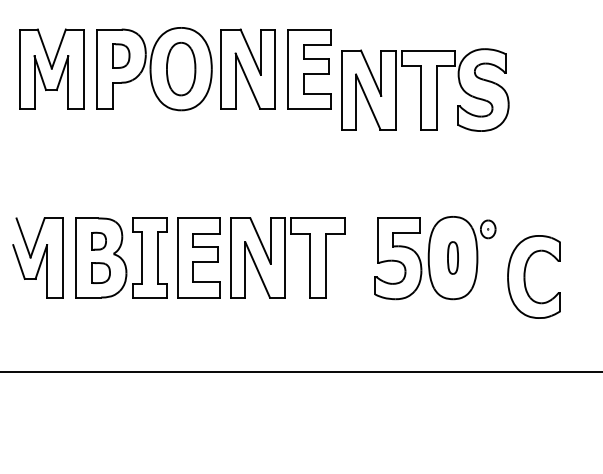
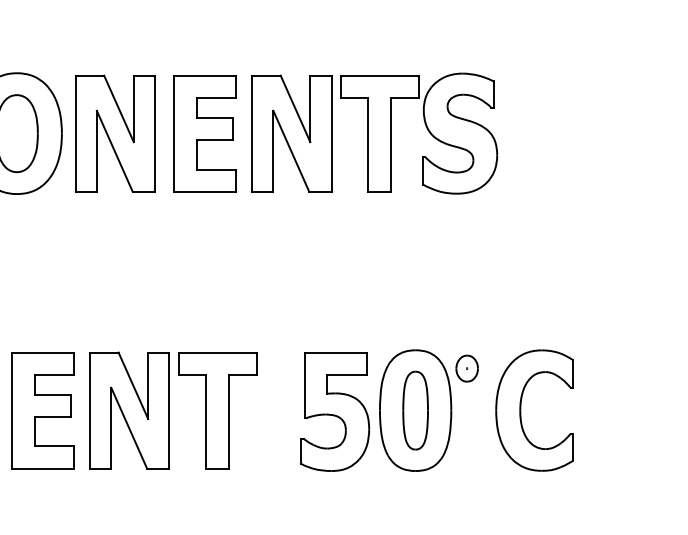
part: (425, 89) -> (375, 132), moved
part: (452, 257) -> (414, 409), size x1.67
part: (525, 276) -> (521, 409), moved

